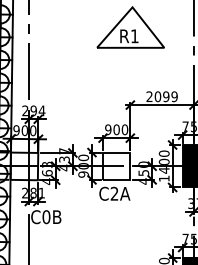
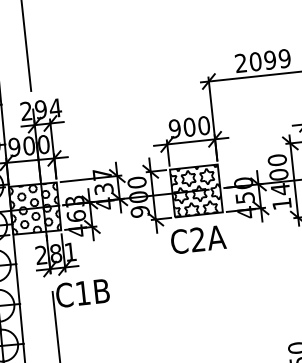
hatch: (116, 165) -> (195, 189), added
hatch: (24, 166) -> (35, 208), added
text: (46, 217) -> (83, 293), C0B -> C1B

